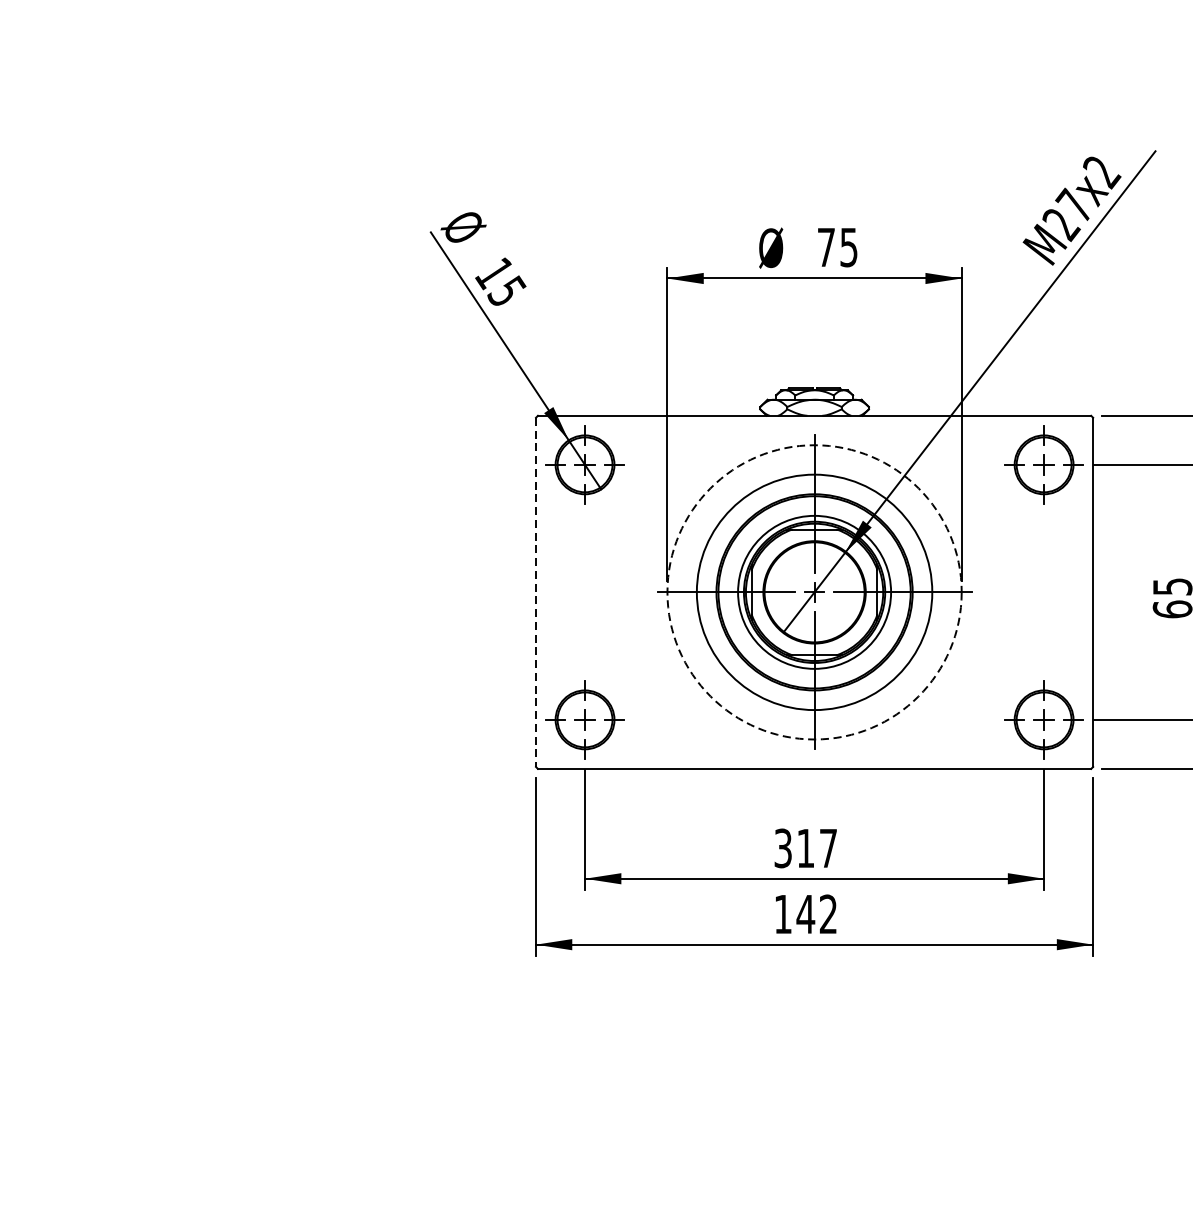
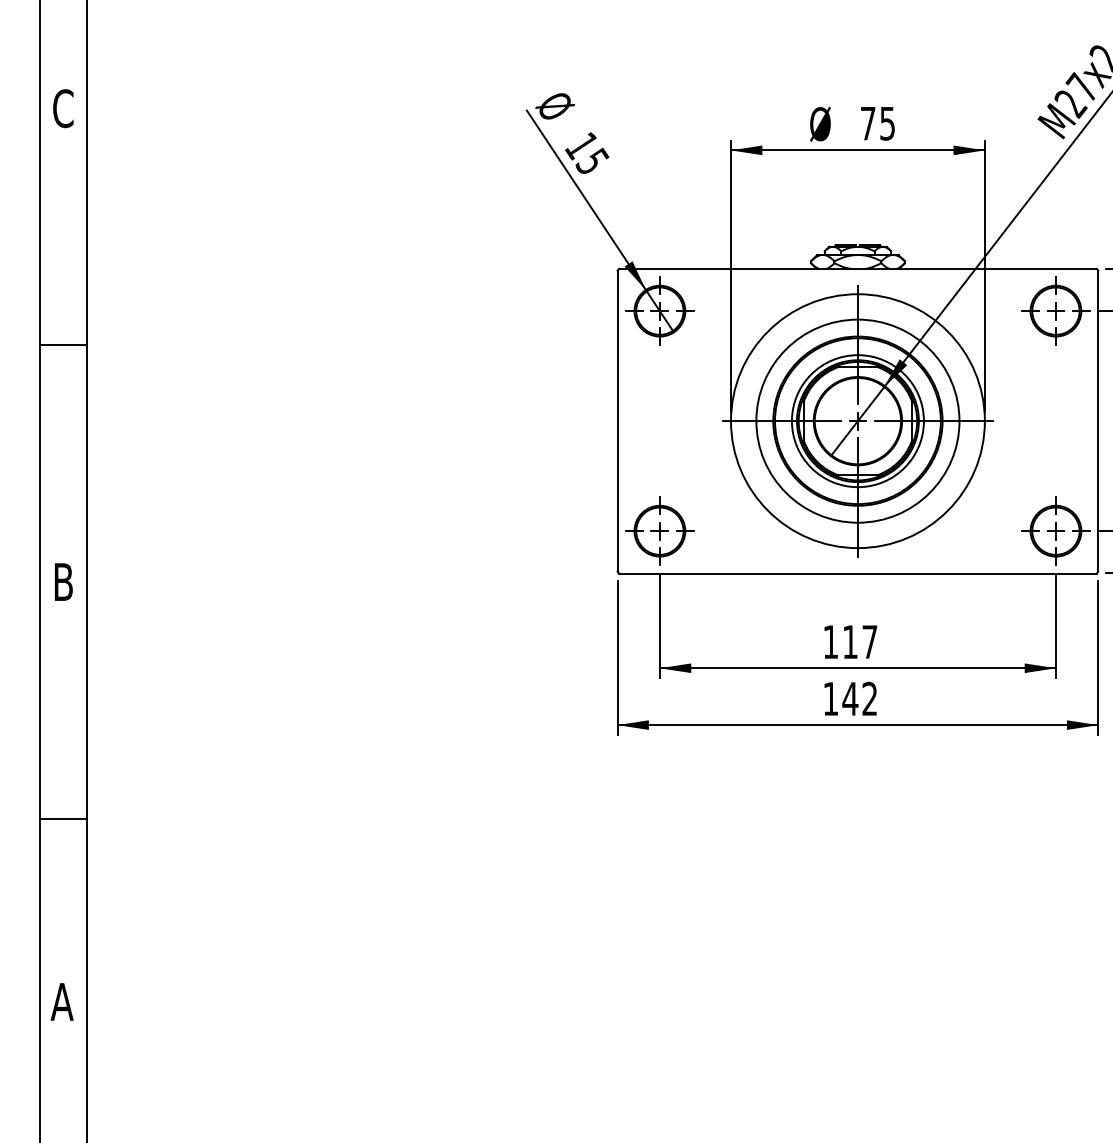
line: (535, 592) -> (617, 421), dashed -> solid
circle: (814, 592) -> (857, 421), dashed -> solid
text: (782, 848) -> (830, 642), 317 -> 117

